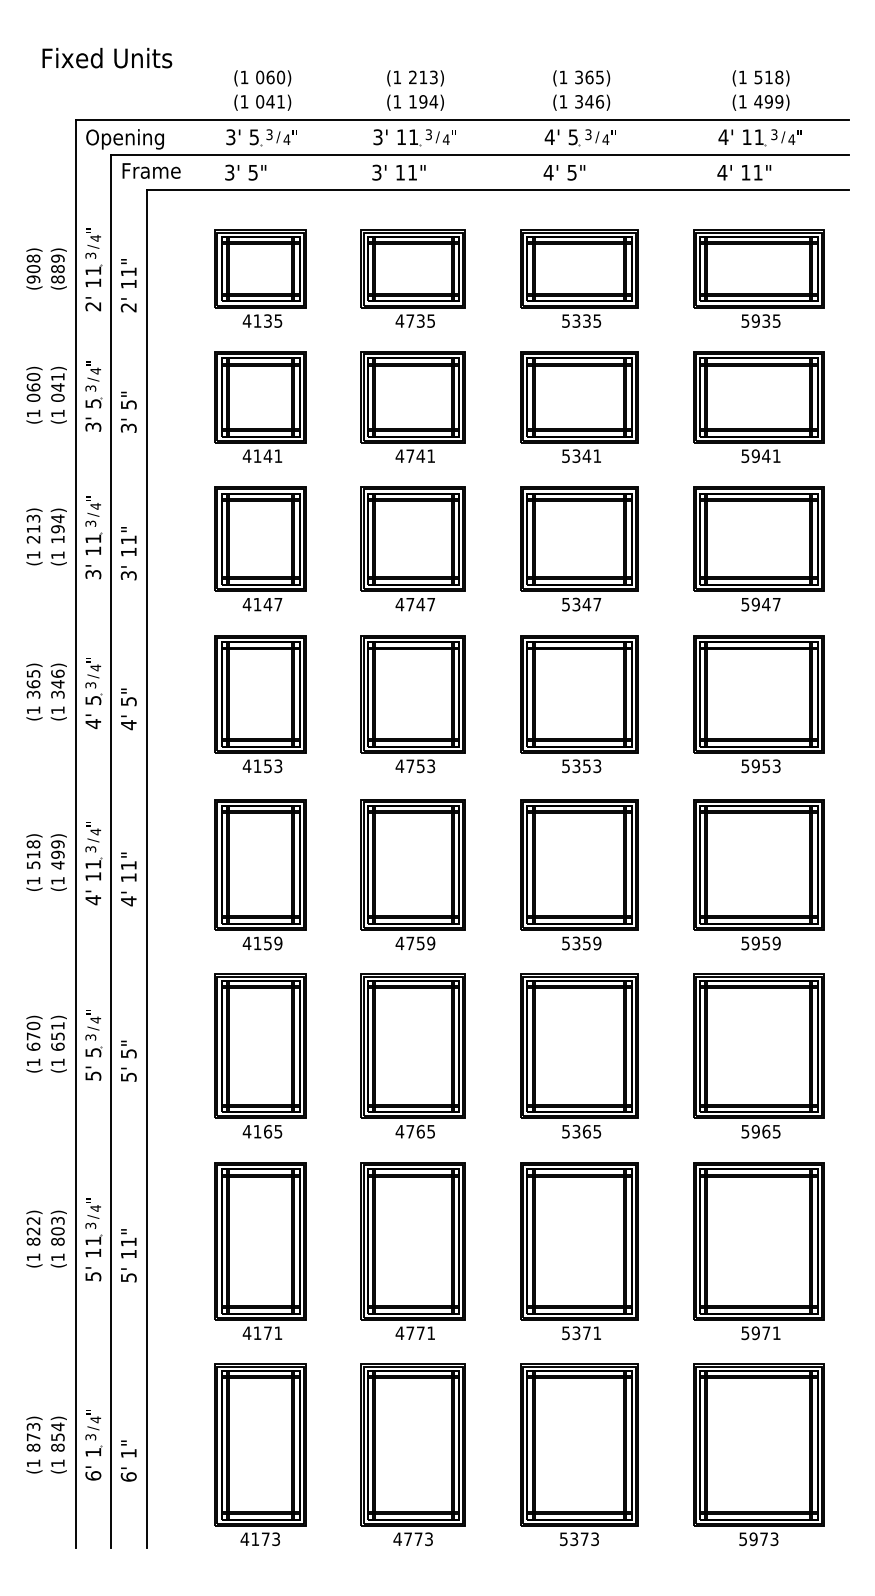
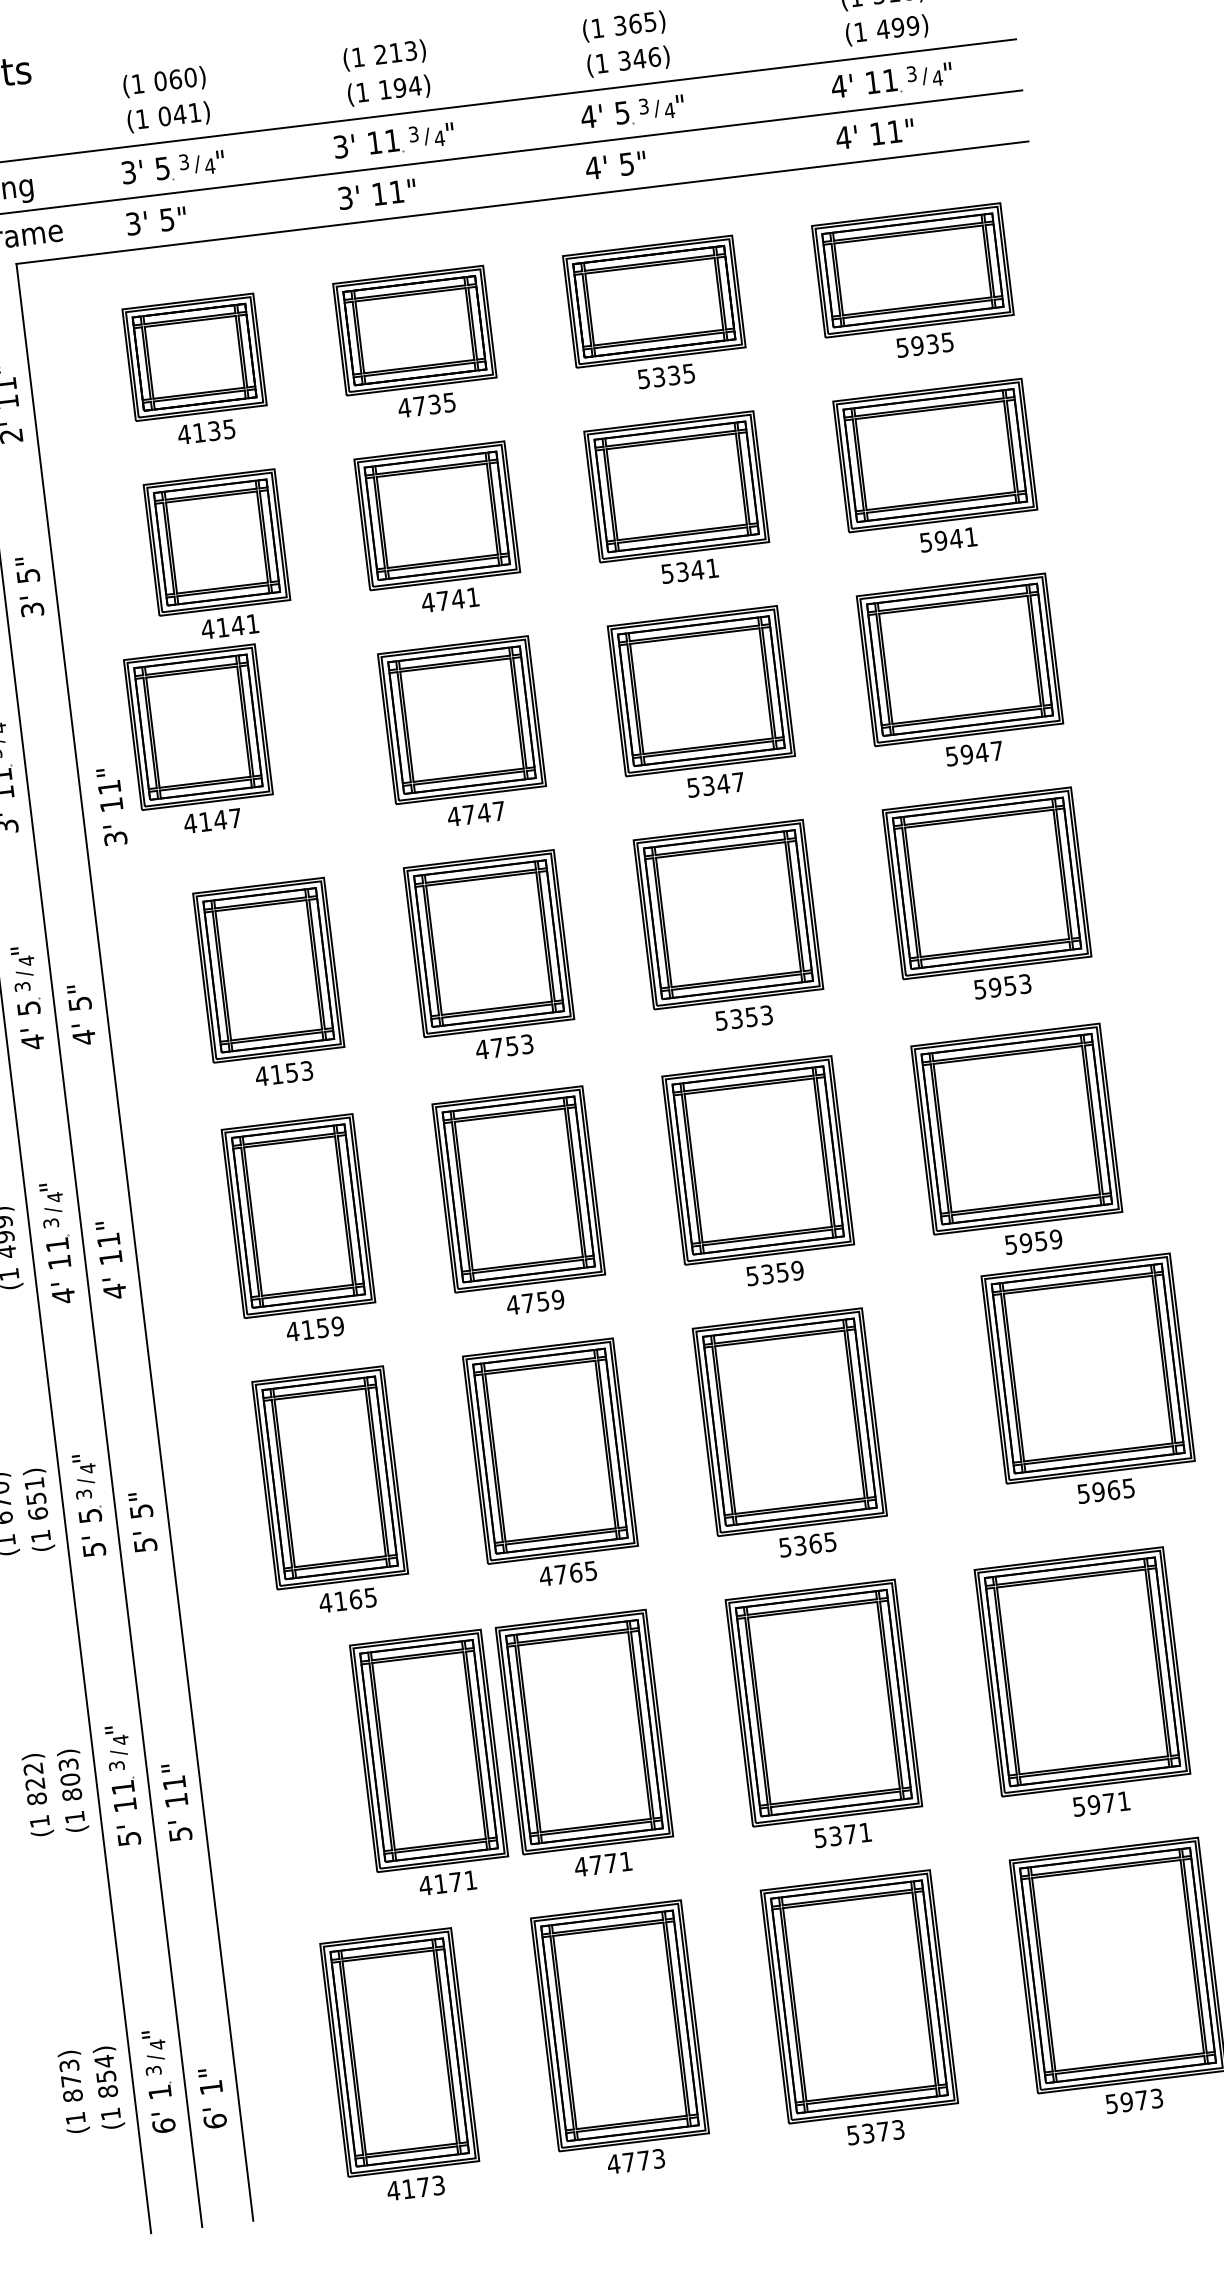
part: (260, 548) -> (199, 740), moved
text: (128, 553) -> (111, 806), moved
part: (758, 1055) -> (1089, 1381), moved
part: (260, 1250) -> (430, 1764), moved

